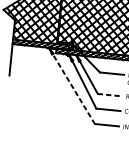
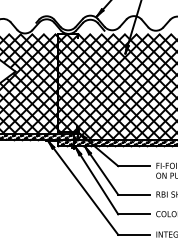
line: (72, 86) -> (83, 188), dashed -> solid
line: (110, 94) -> (134, 194), dashed -> solid

